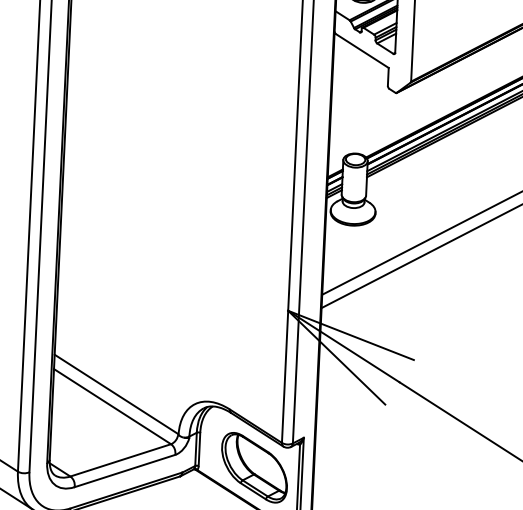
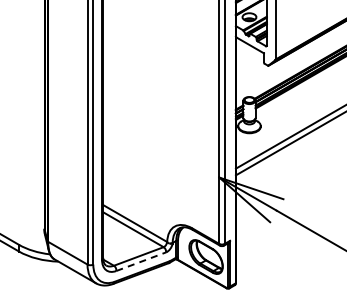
line: (125, 470) -> (141, 261), solid -> dashed

